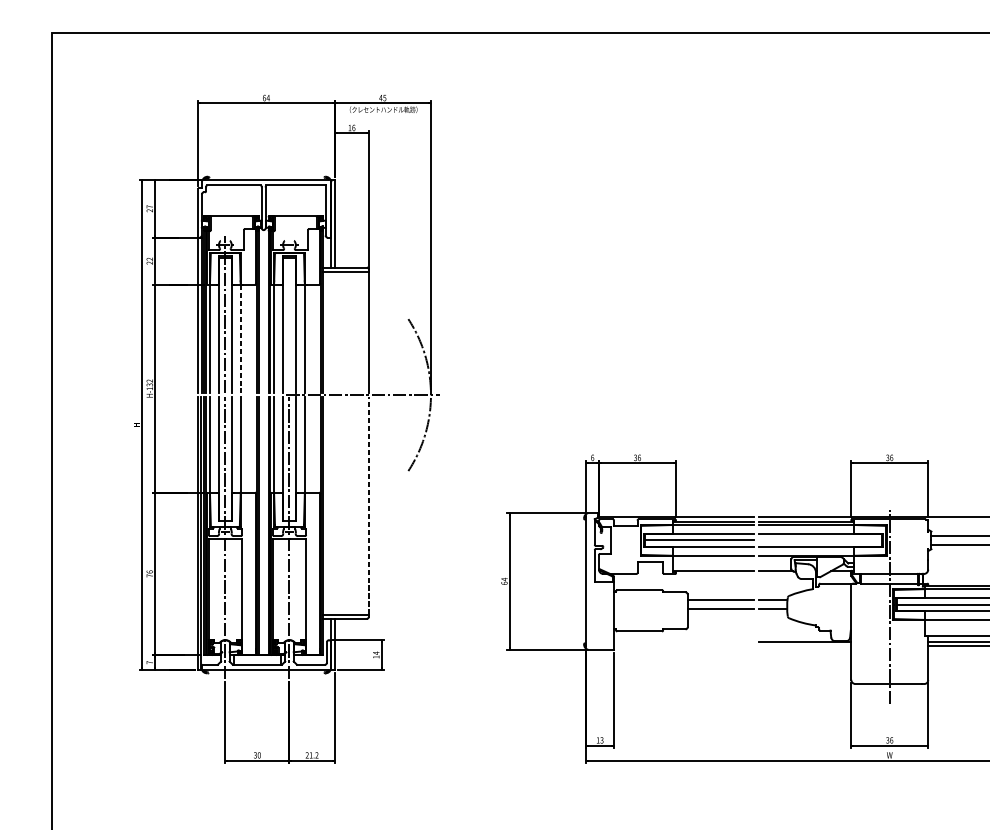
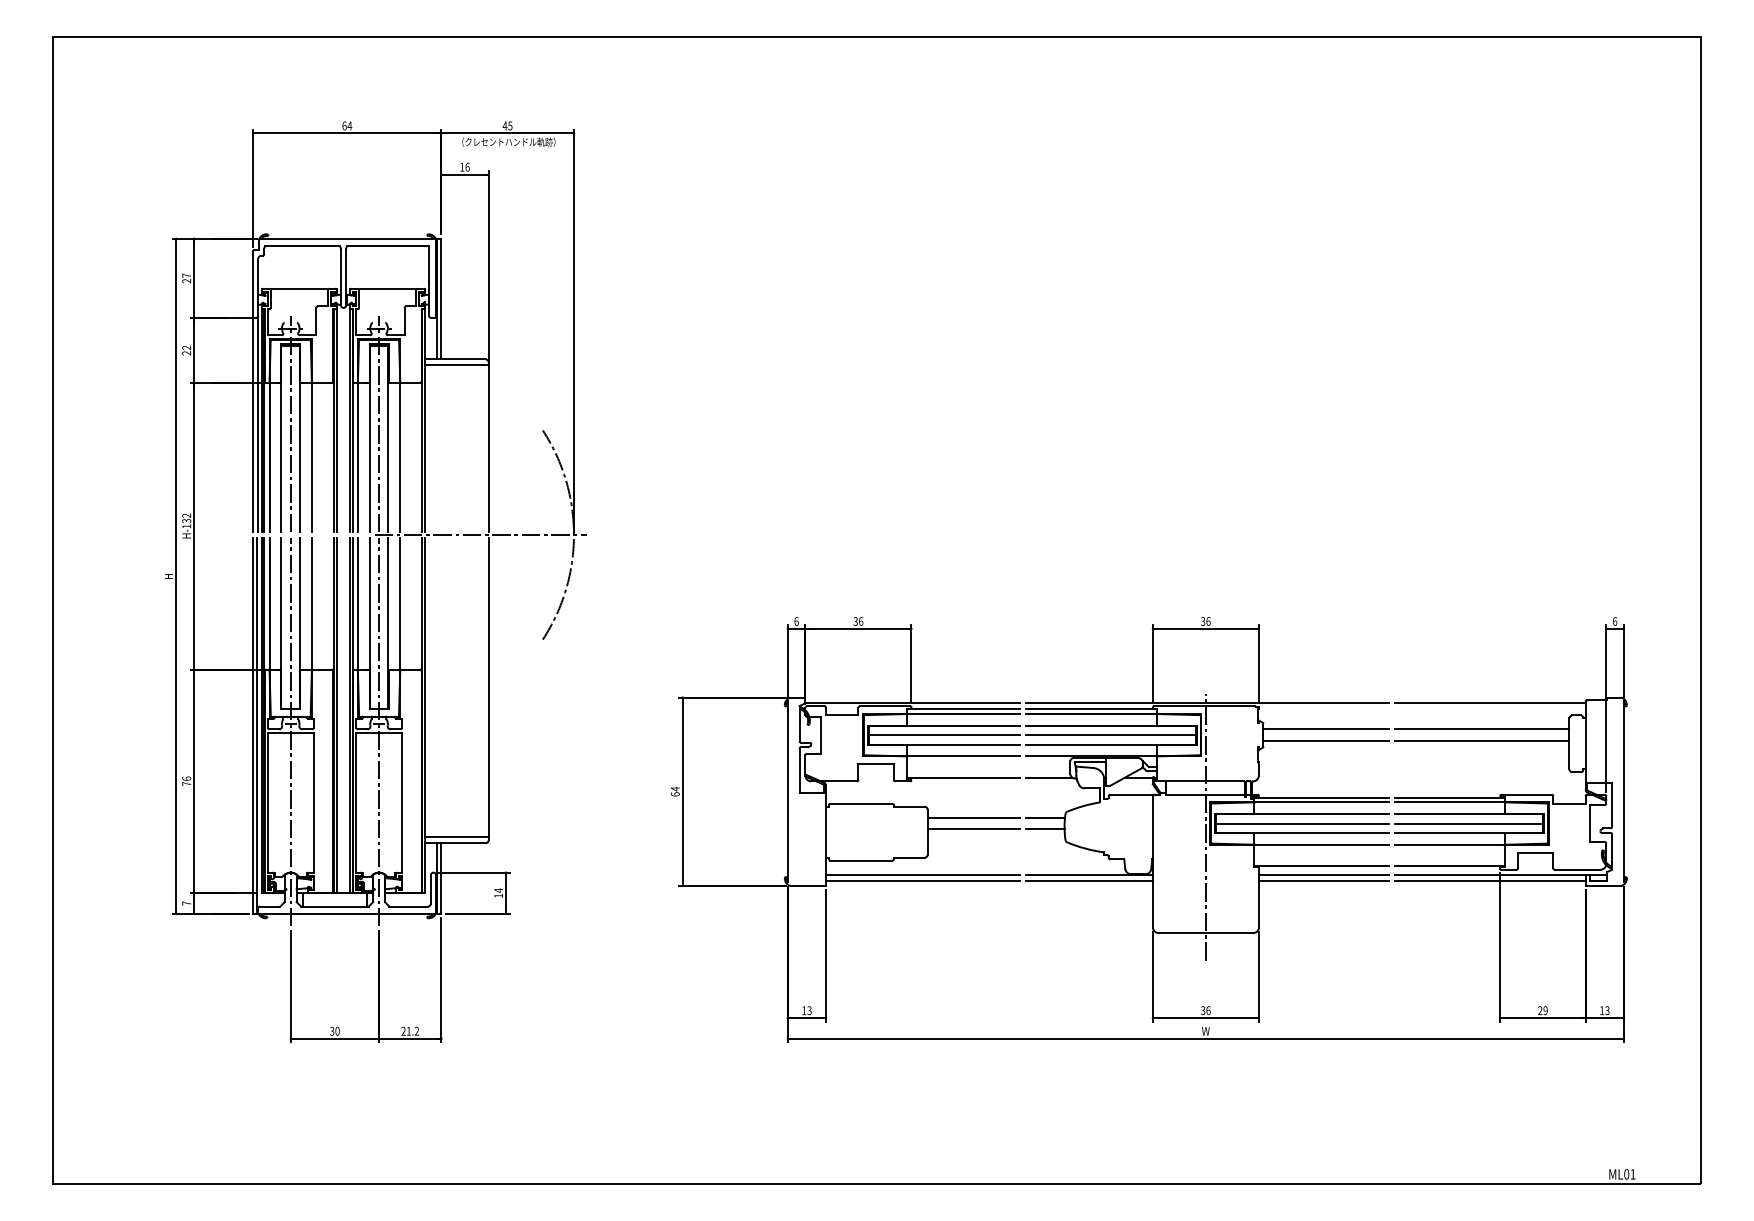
line: (289, 314) -> (379, 424), added
line: (240, 338) -> (311, 457), dashed -> solid
line: (368, 505) -> (488, 687), dashed -> solid
line: (820, 540) -> (1110, 735), added
line: (684, 642) -> (922, 875), added
line: (684, 645) -> (922, 880), added
line: (804, 645) -> (1088, 880), added

